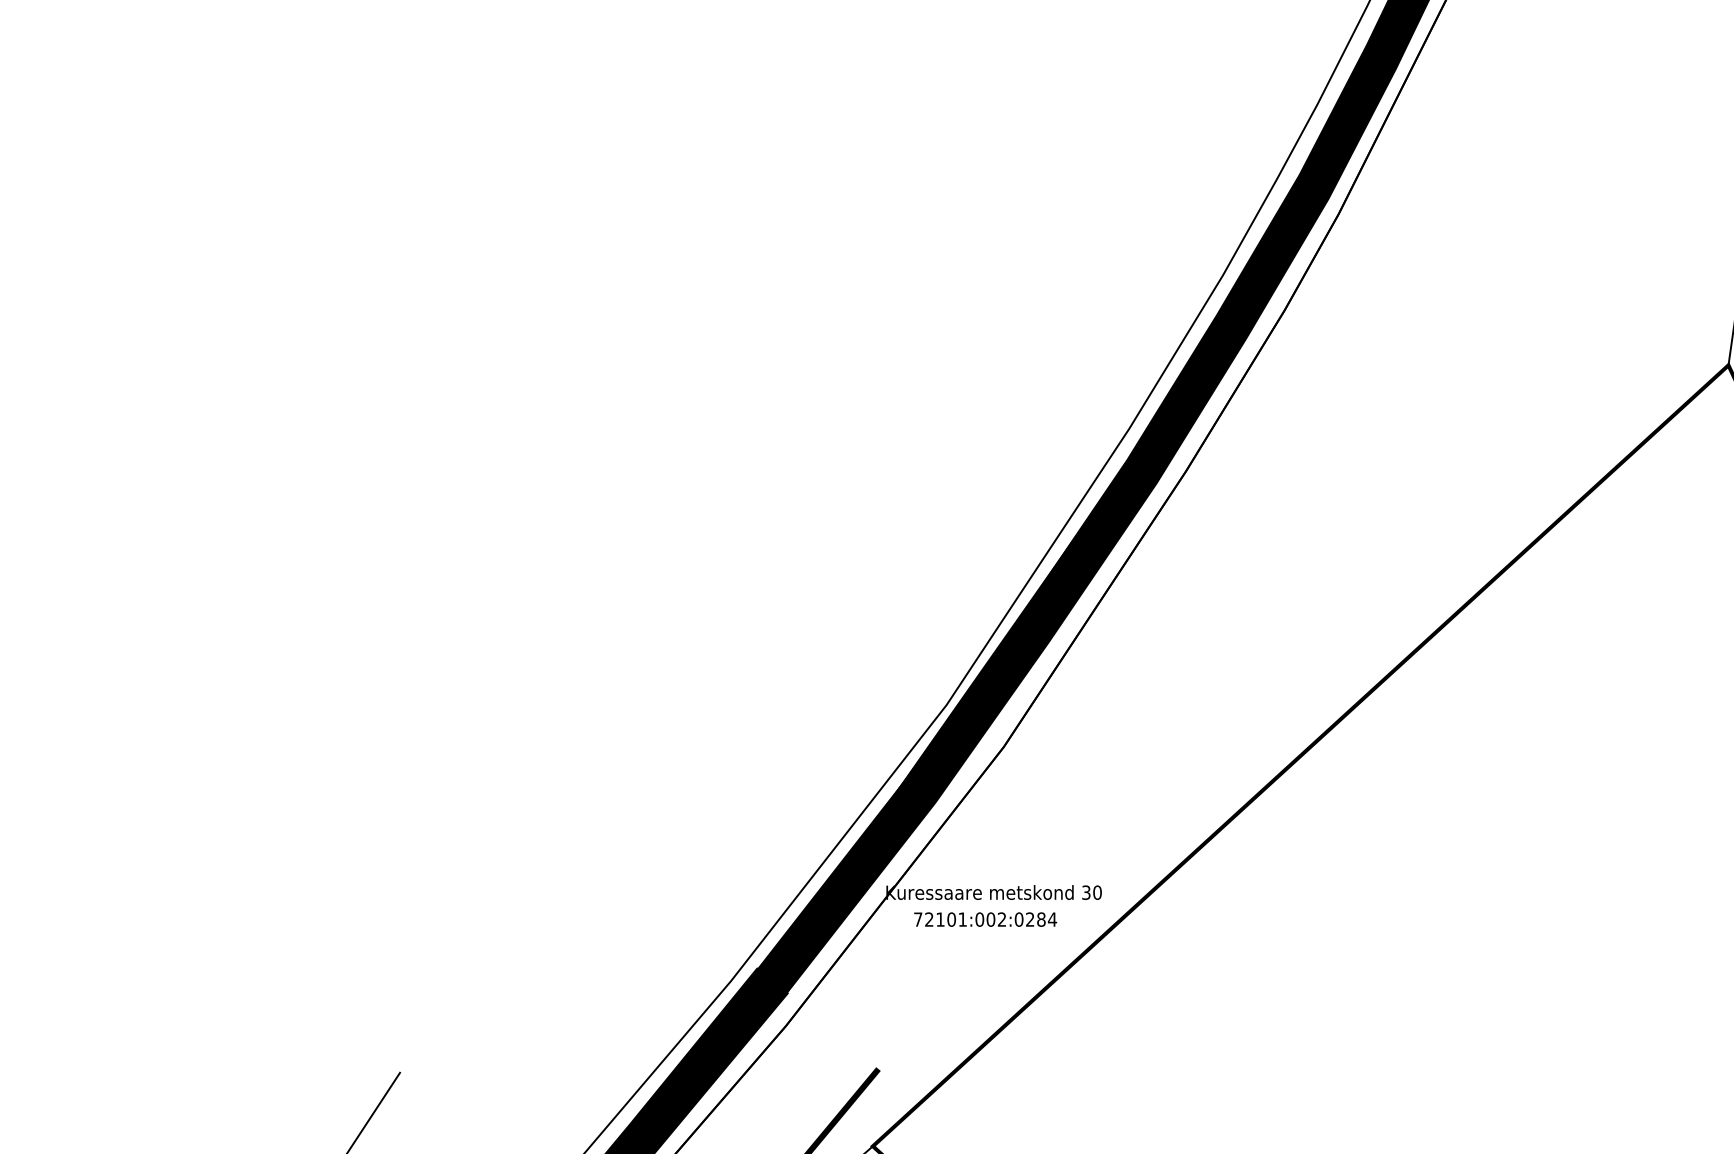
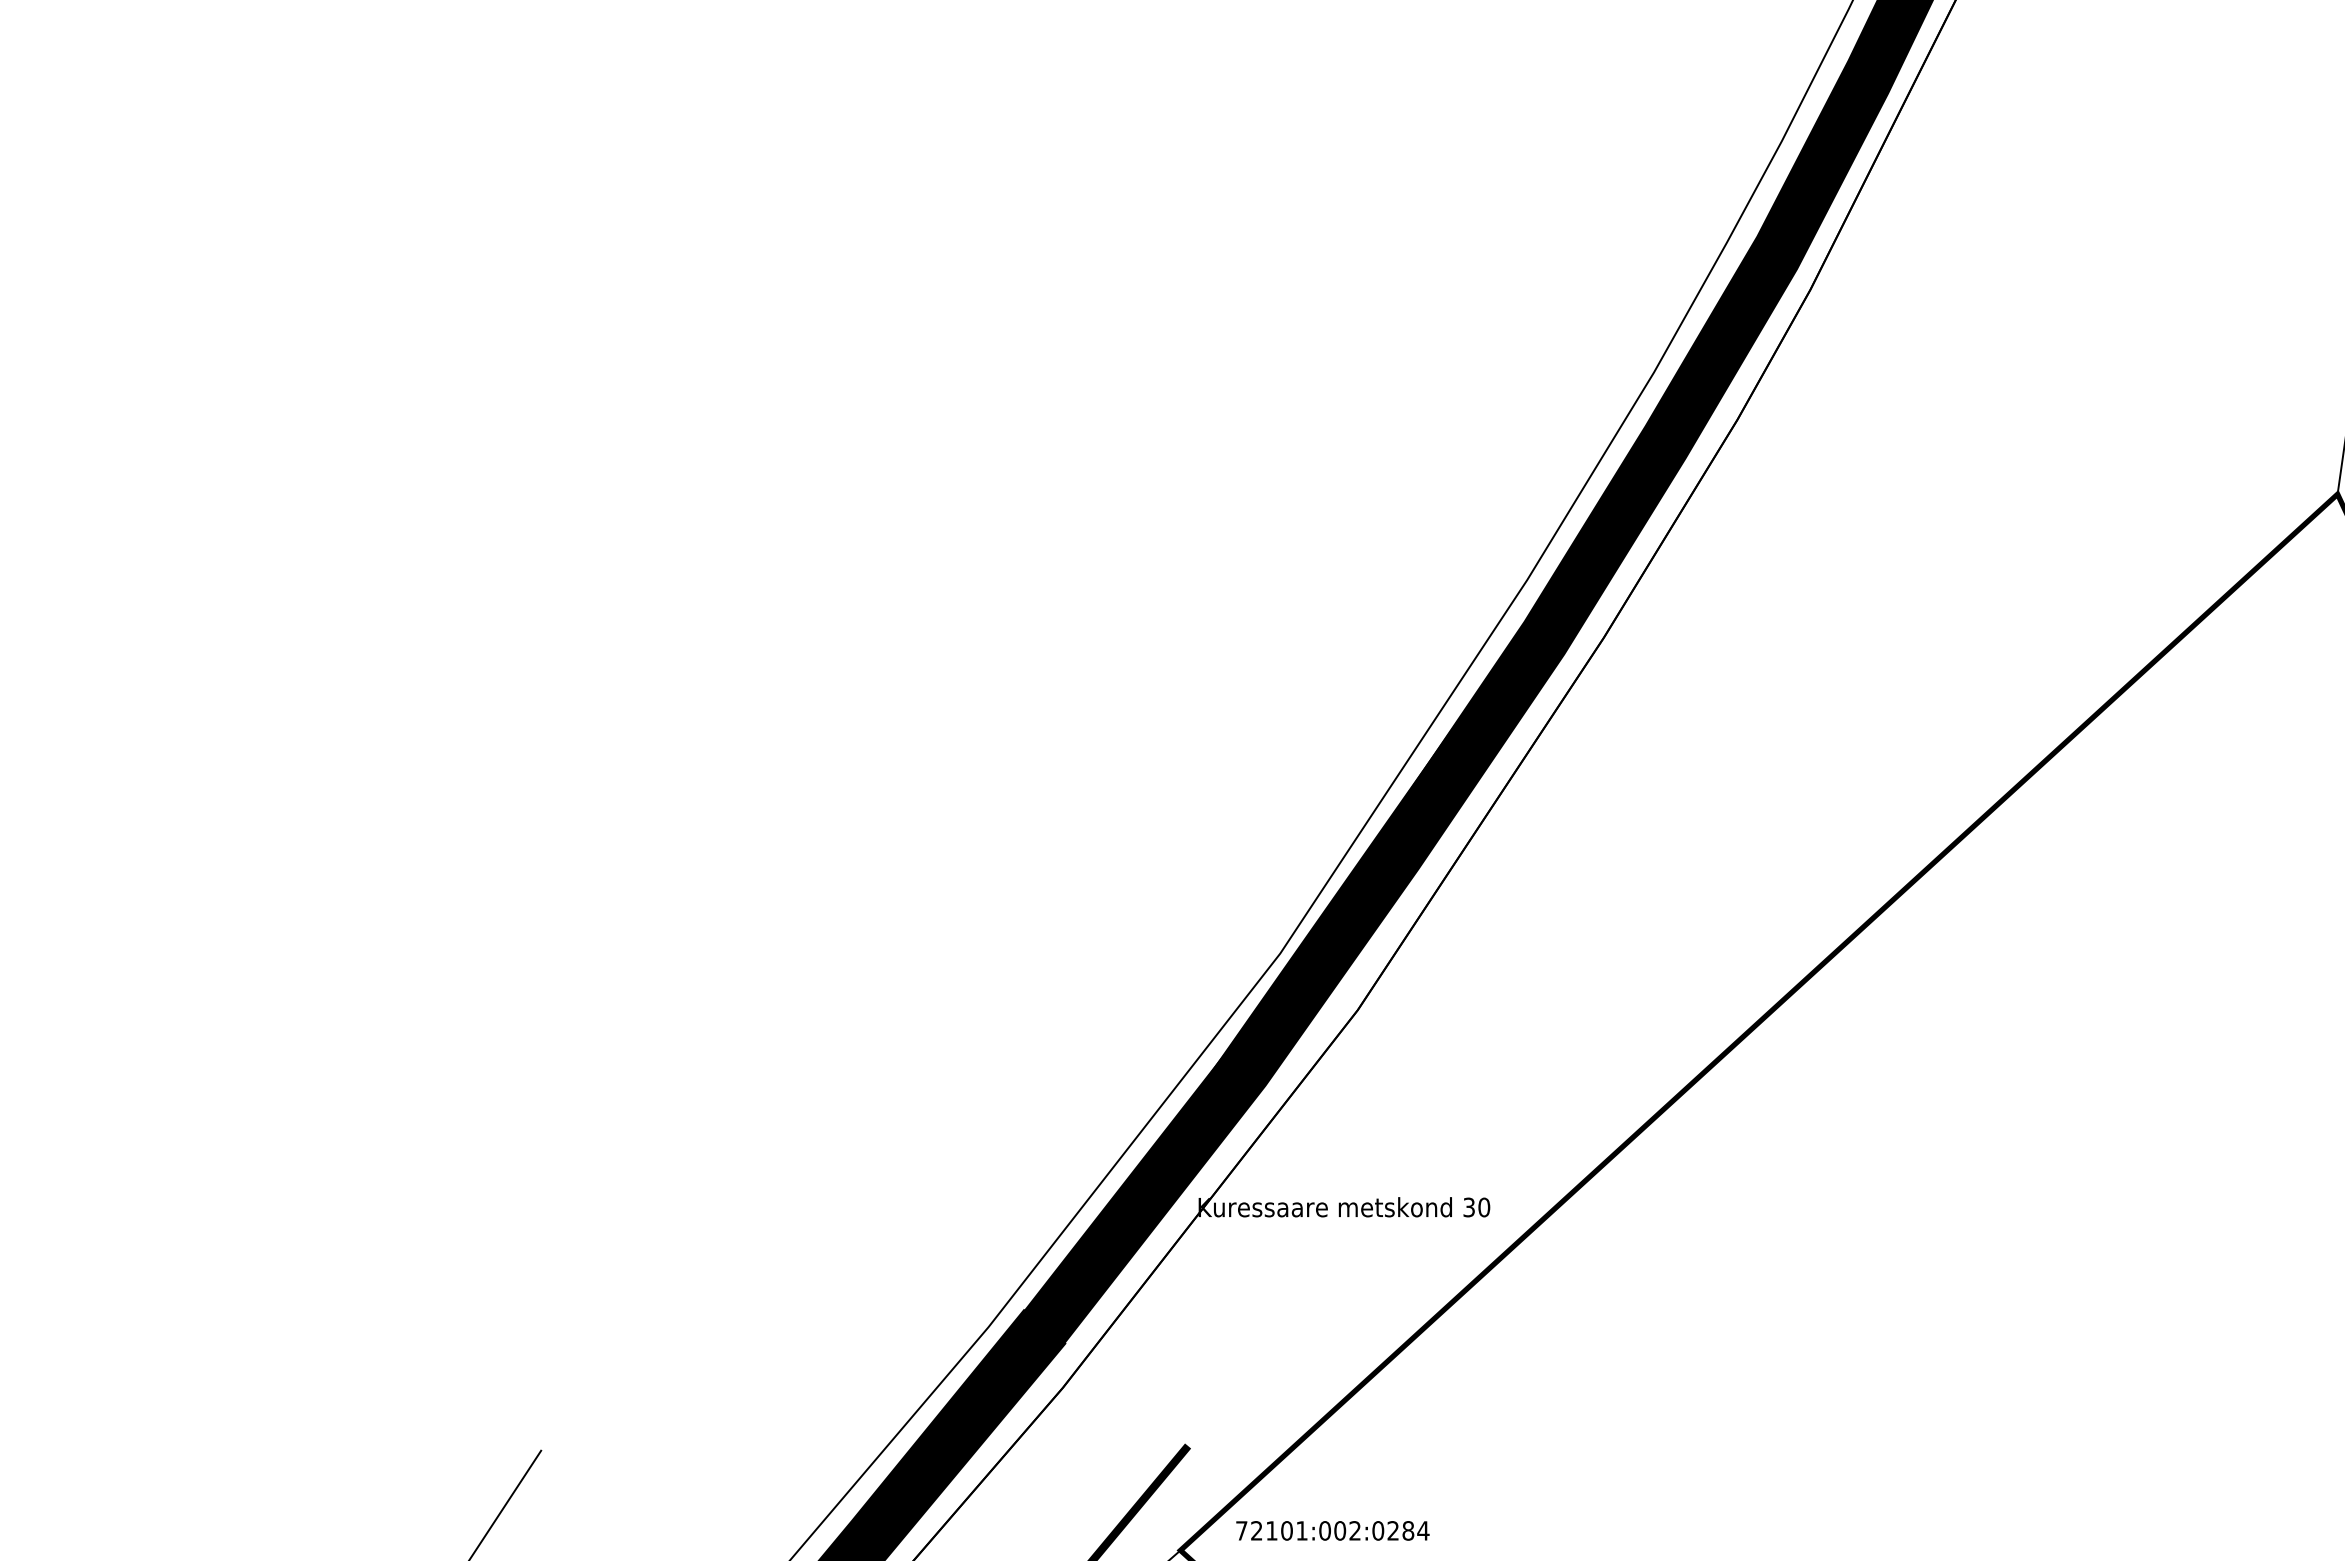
text: (985, 919) -> (1332, 1530), moved

